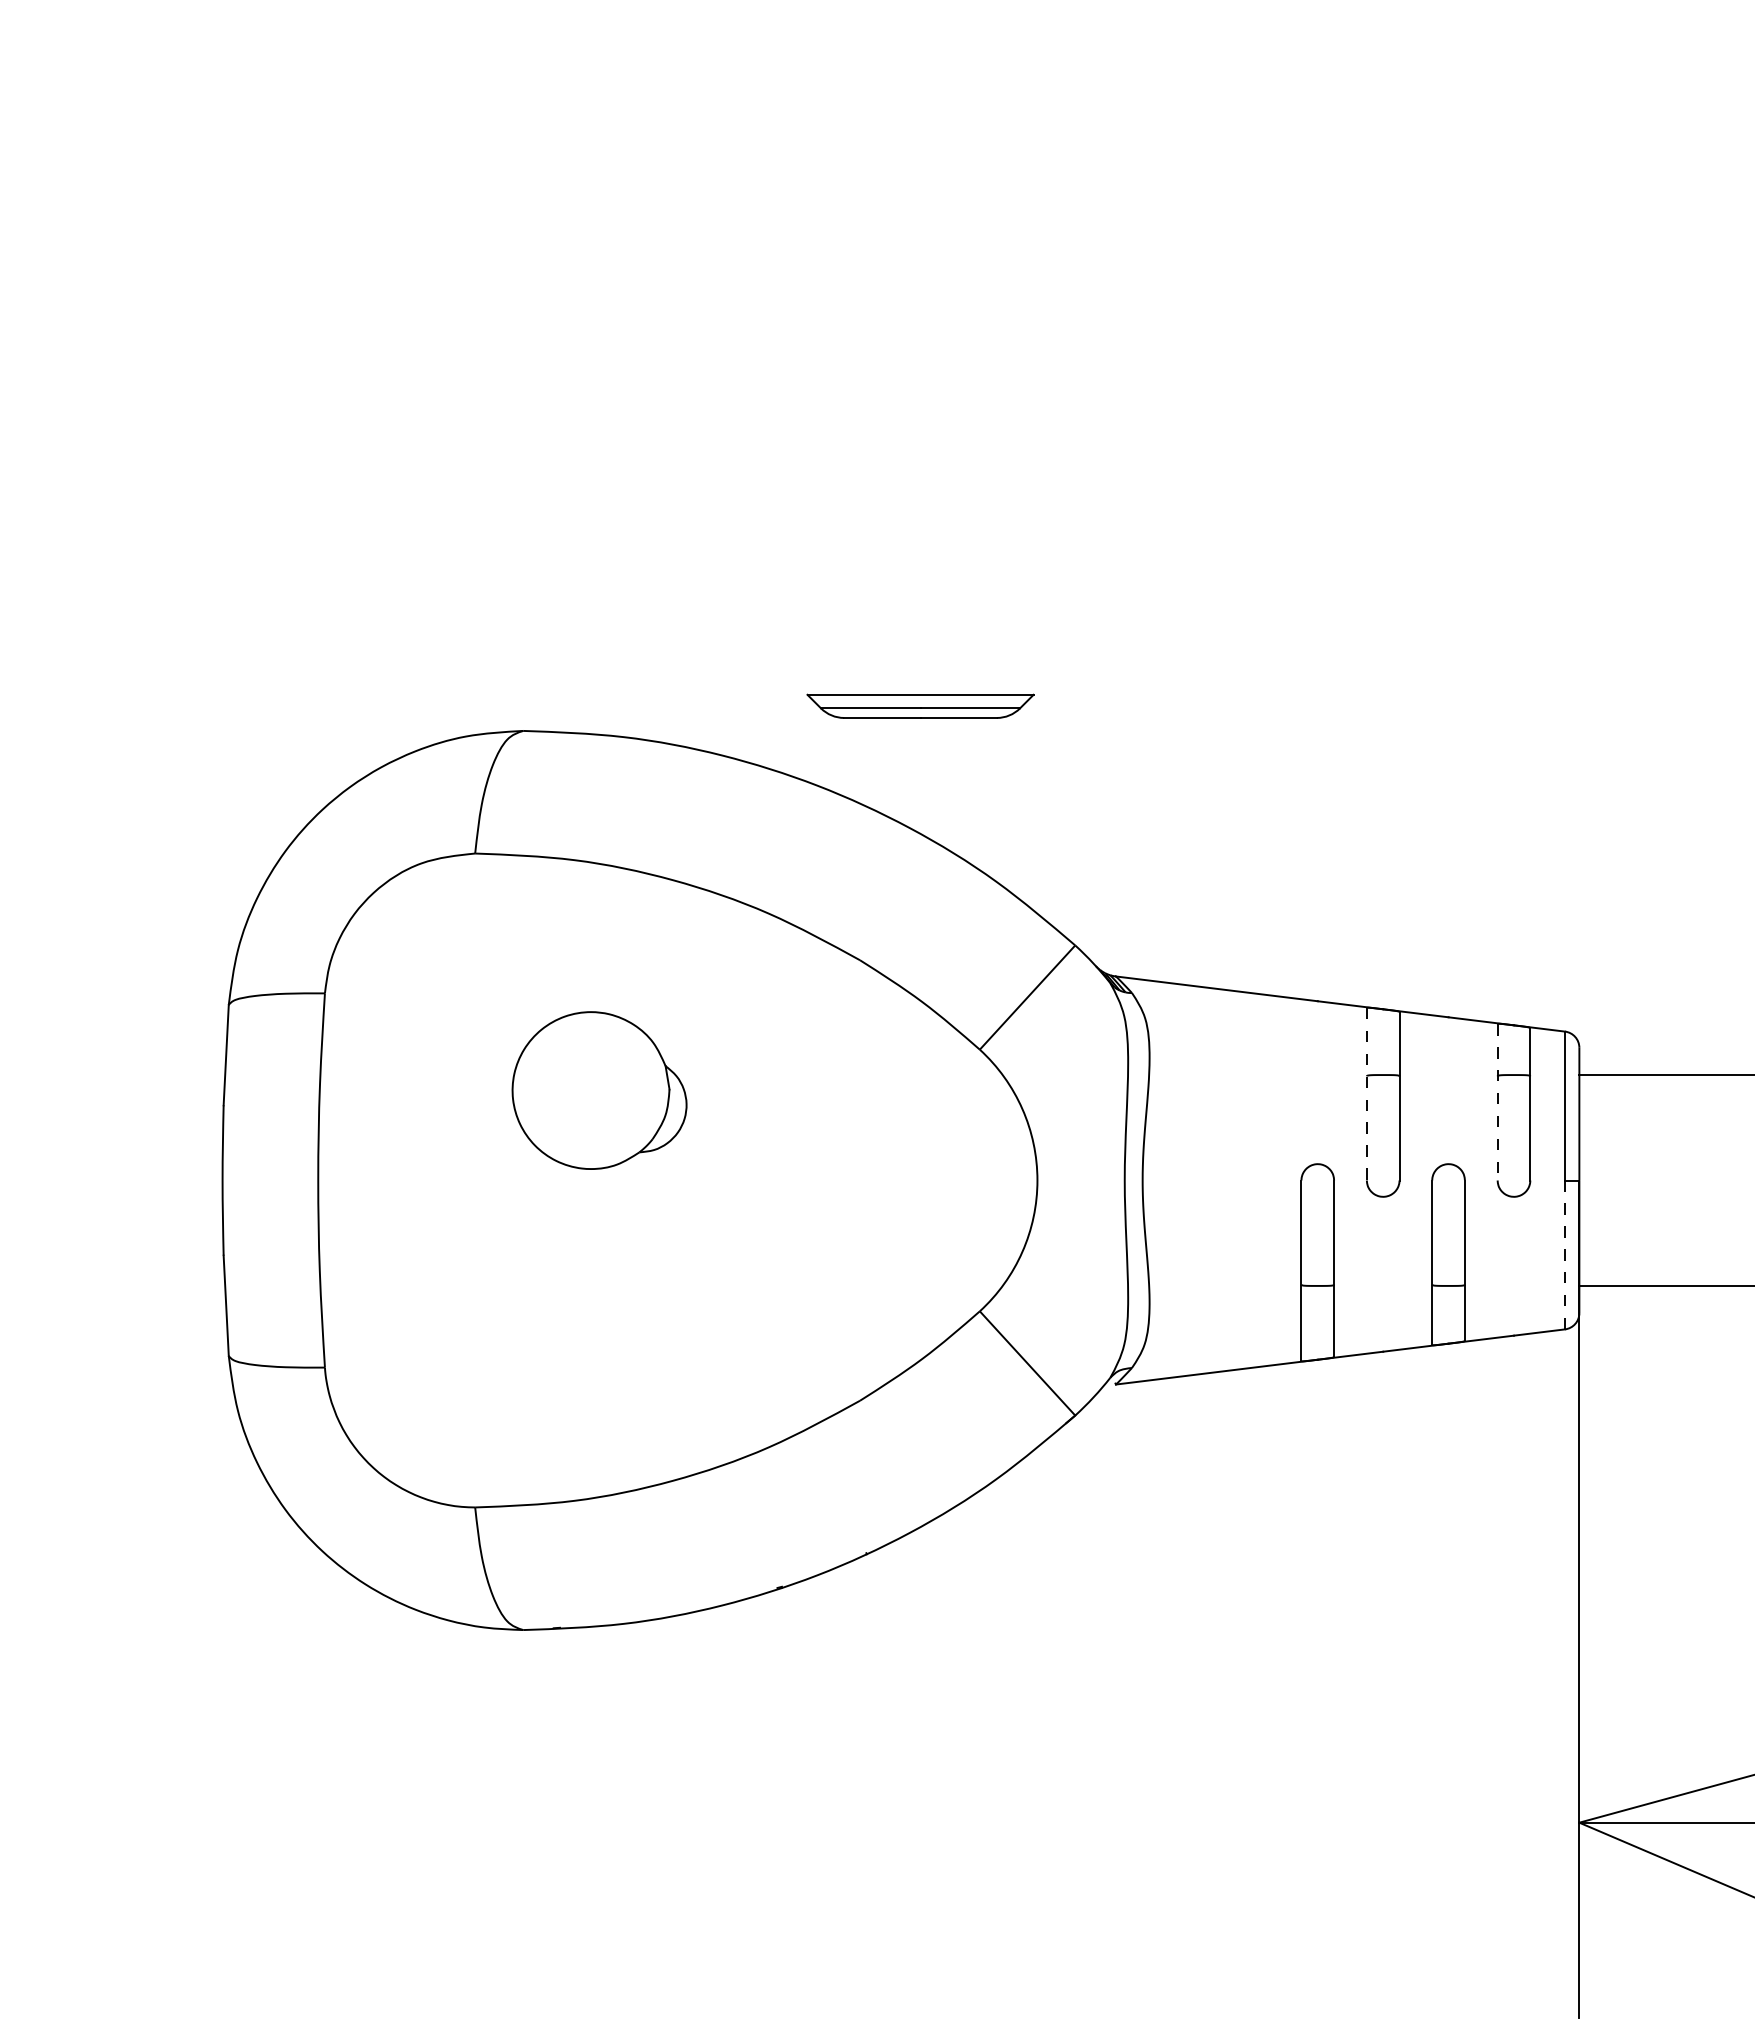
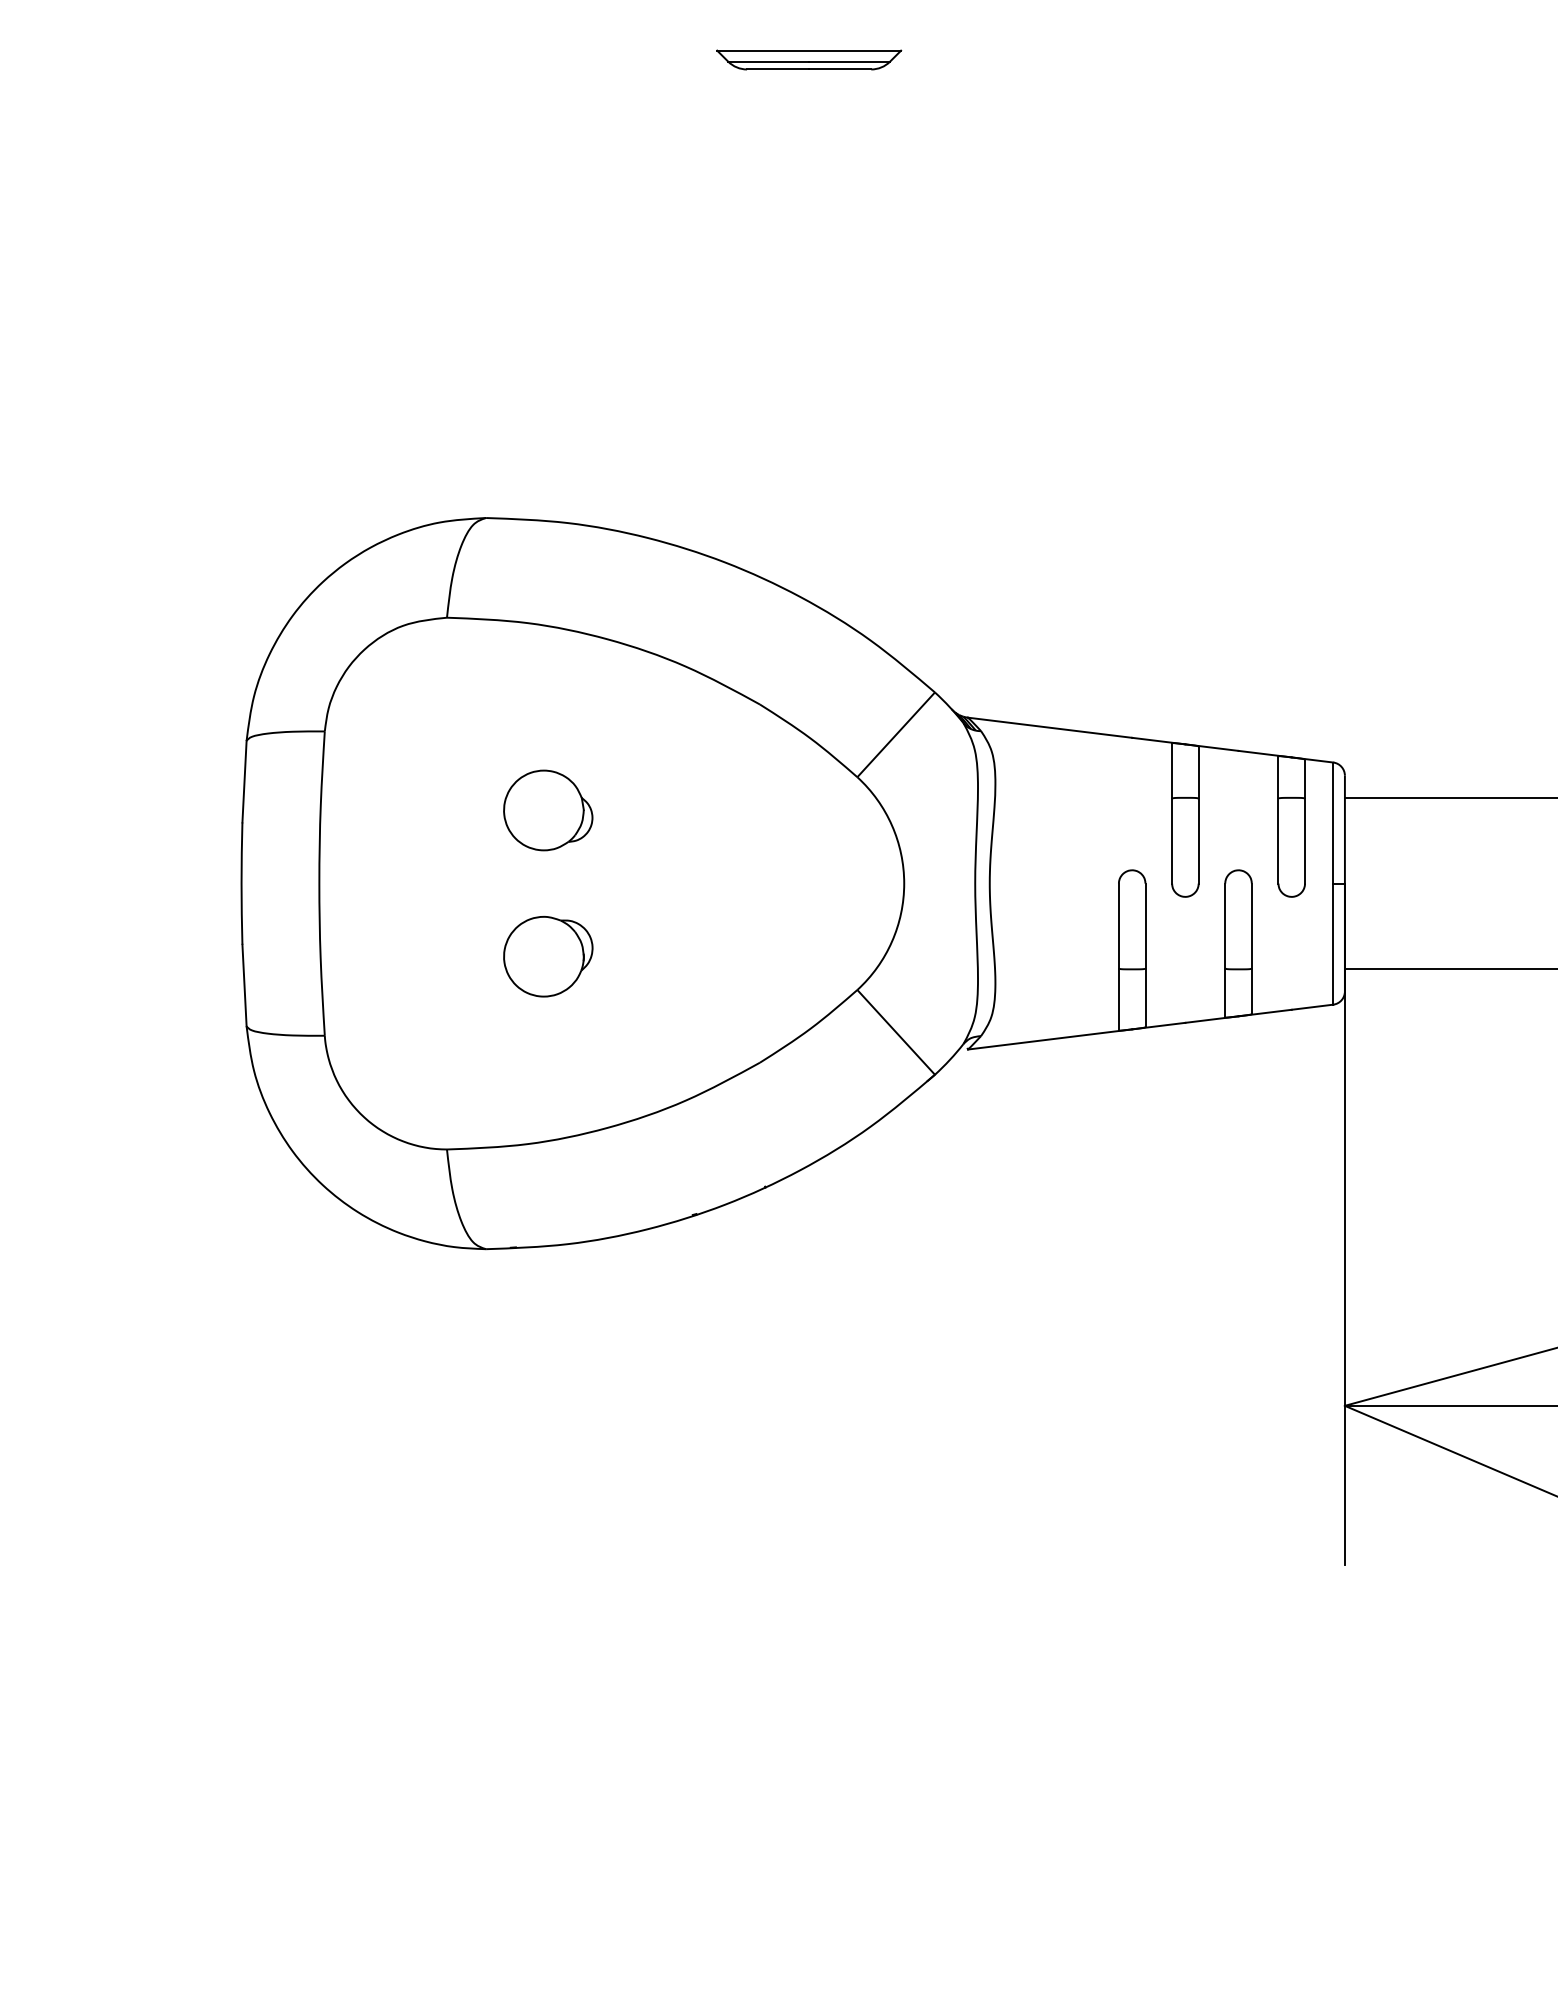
part: (920, 705) -> (809, 59), moved
part: (600, 1090) -> (548, 810), size x0.62
line: (1367, 1094) -> (1172, 813), dashed -> solid
line: (1497, 1102) -> (1278, 820), dashed -> solid
line: (1565, 1255) -> (1333, 944), dashed -> solid
part: (600, 1270) -> (548, 956), added

